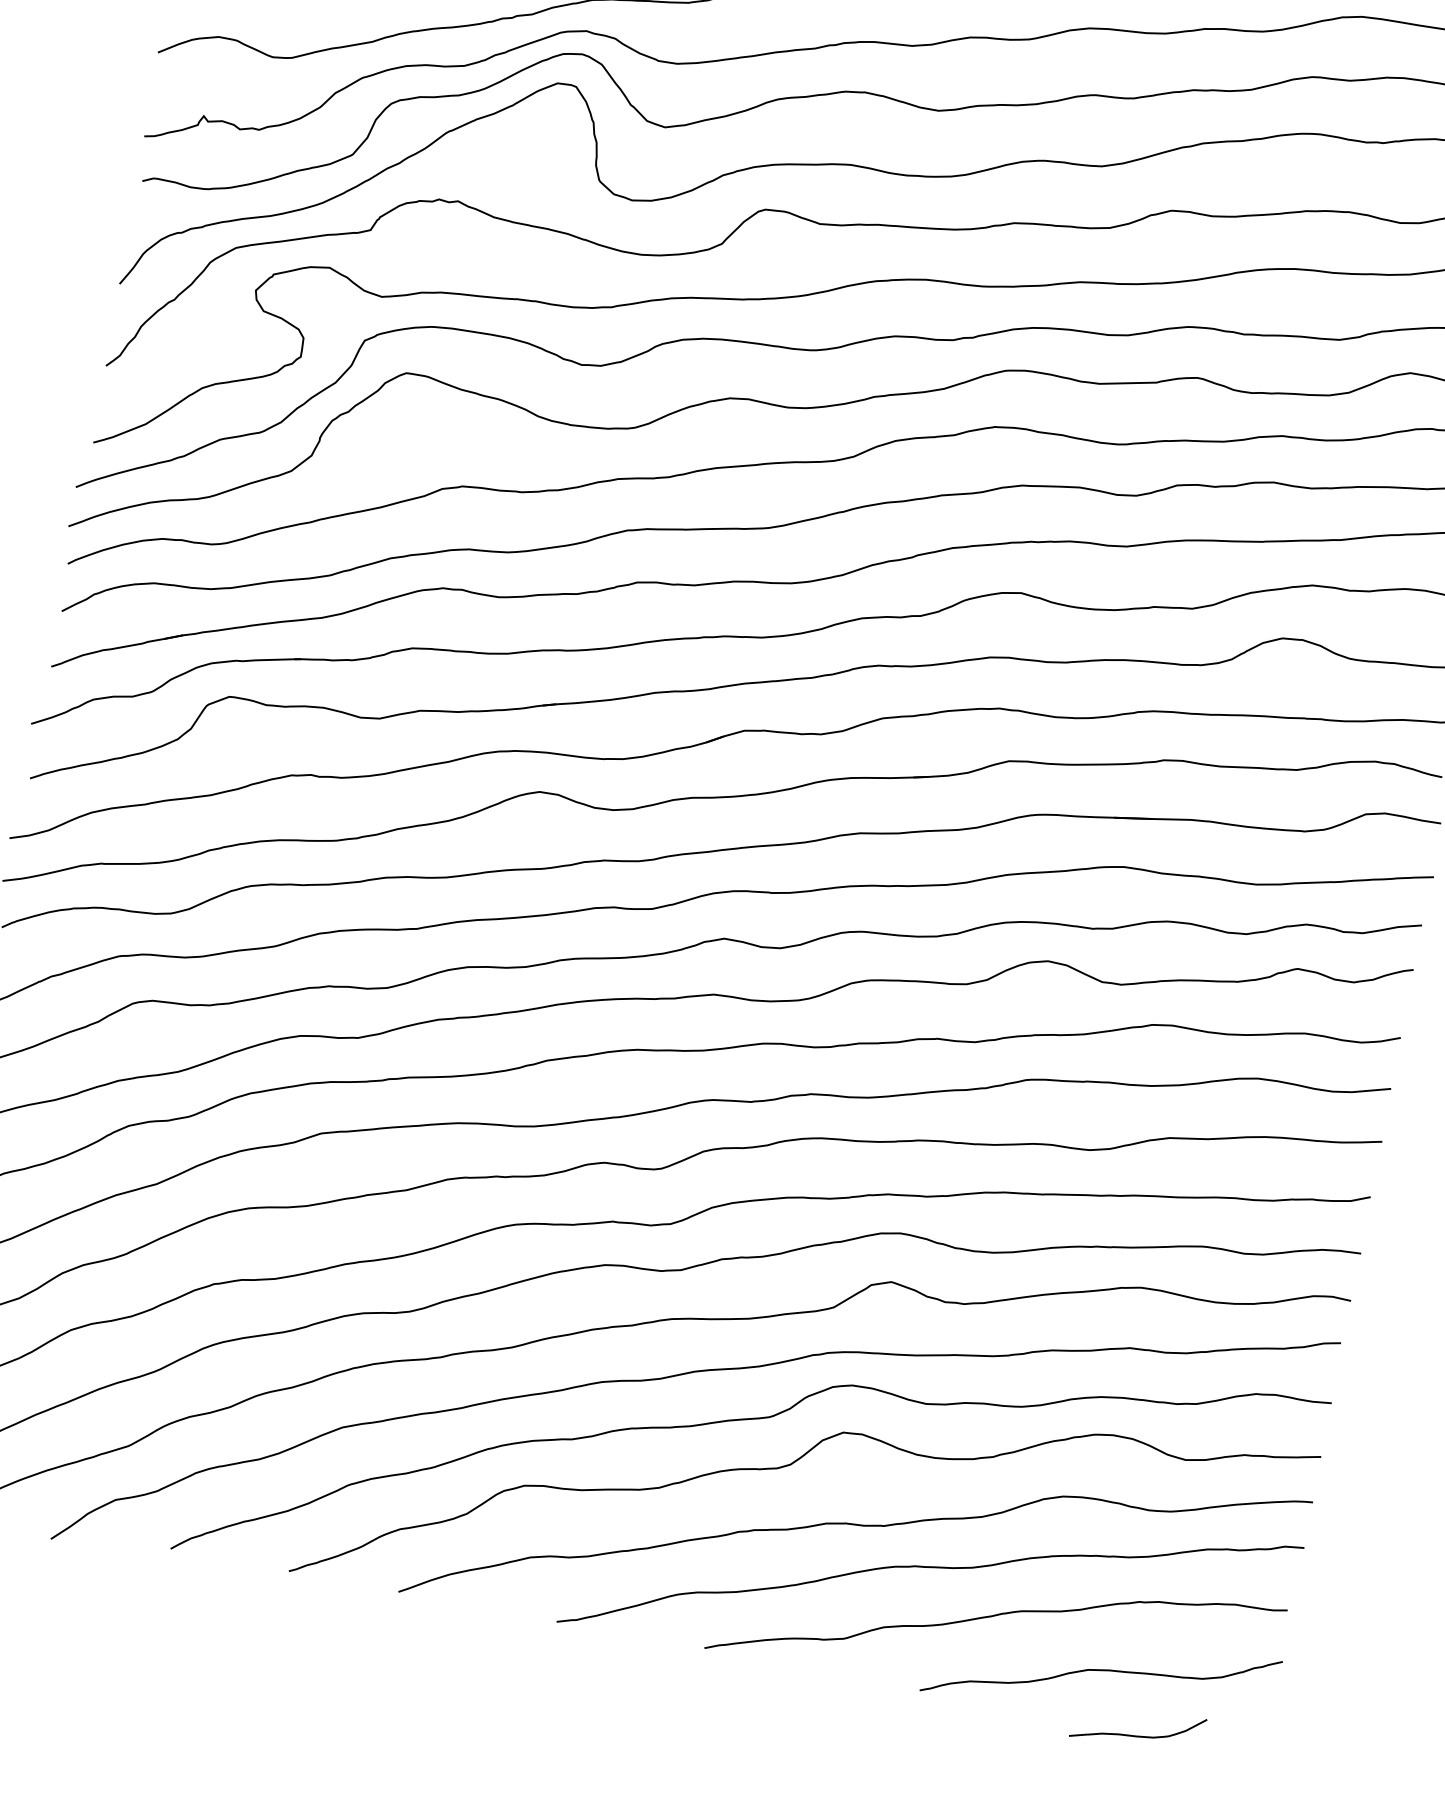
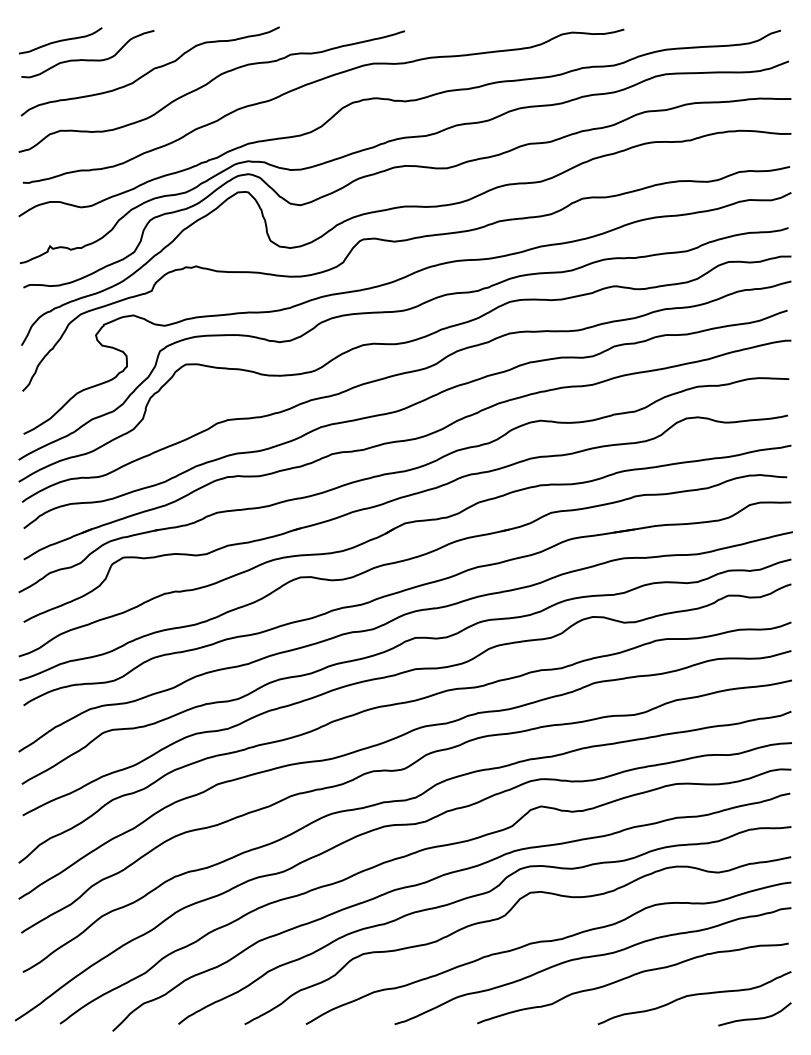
curve: (1136, 1735) -> (754, 1018), moved

